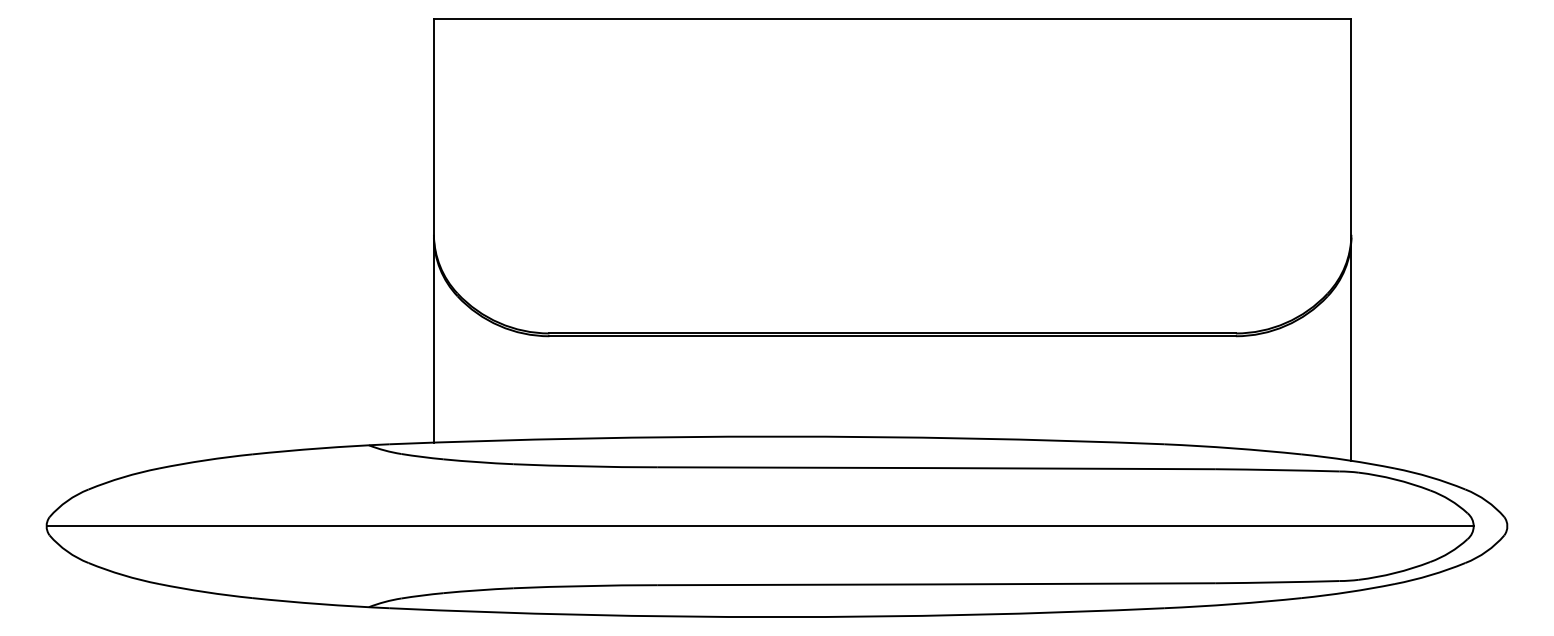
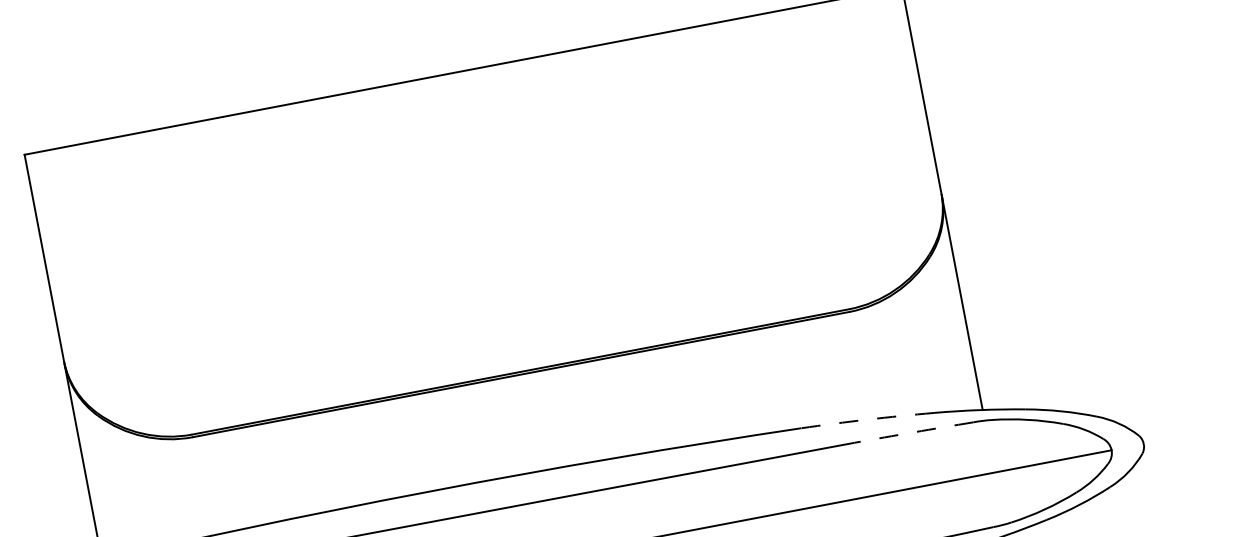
arc: (1233, 448) -> (867, 419), solid -> dashed
arc: (1277, 470) -> (913, 432), solid -> dashed

